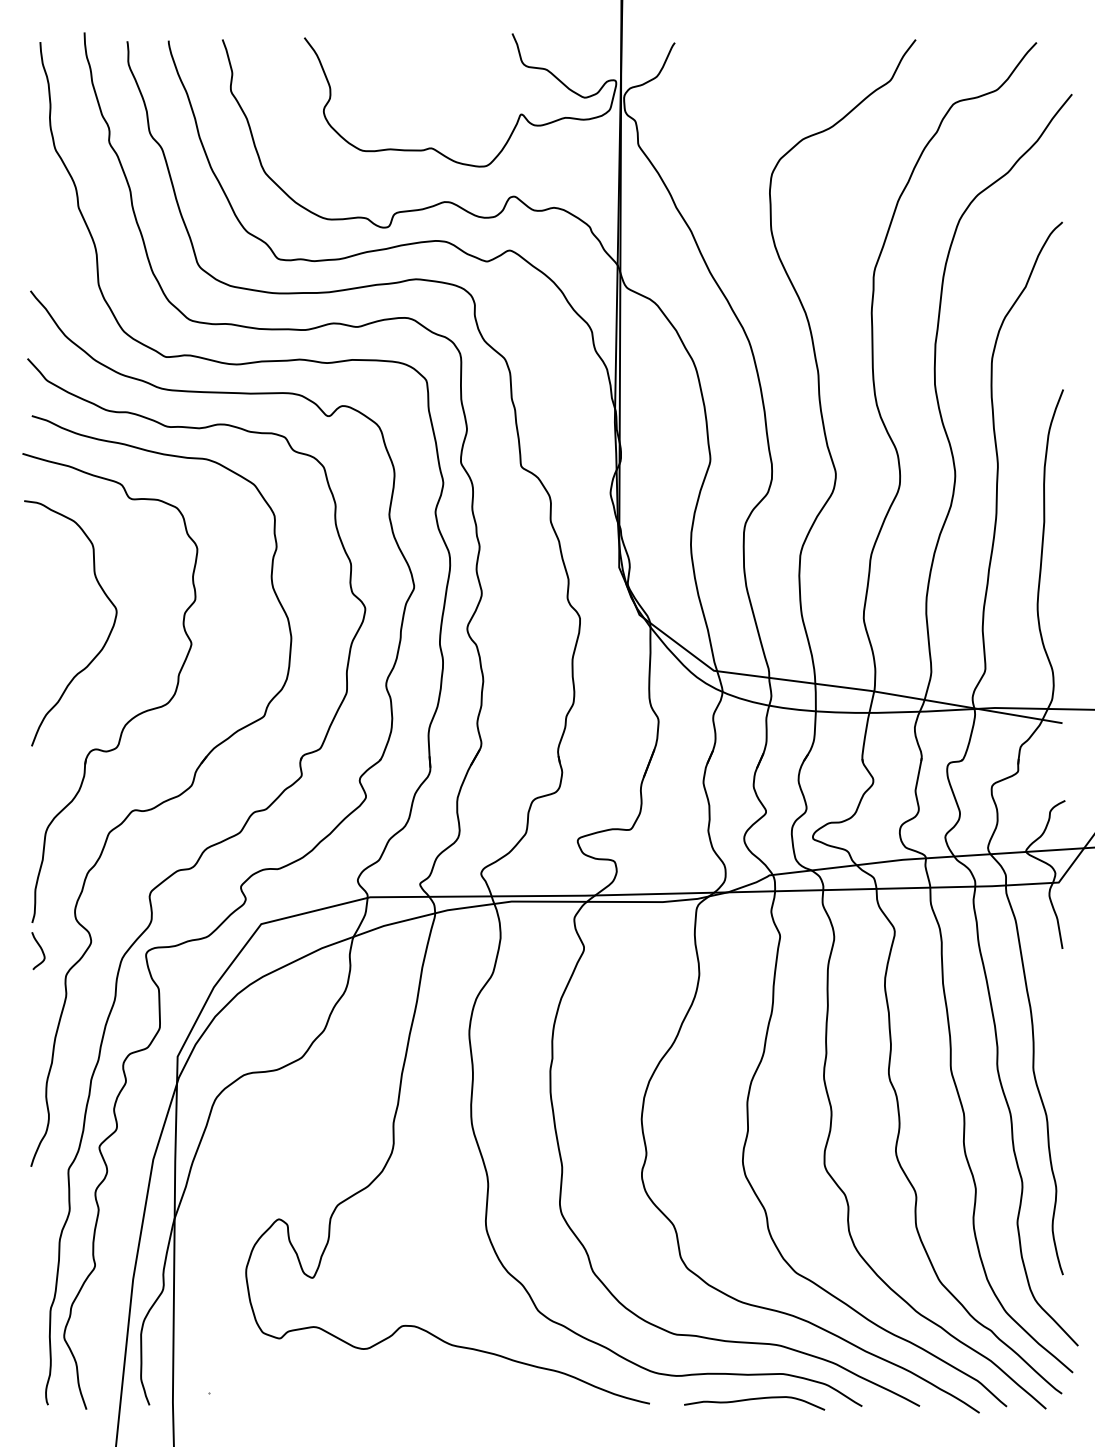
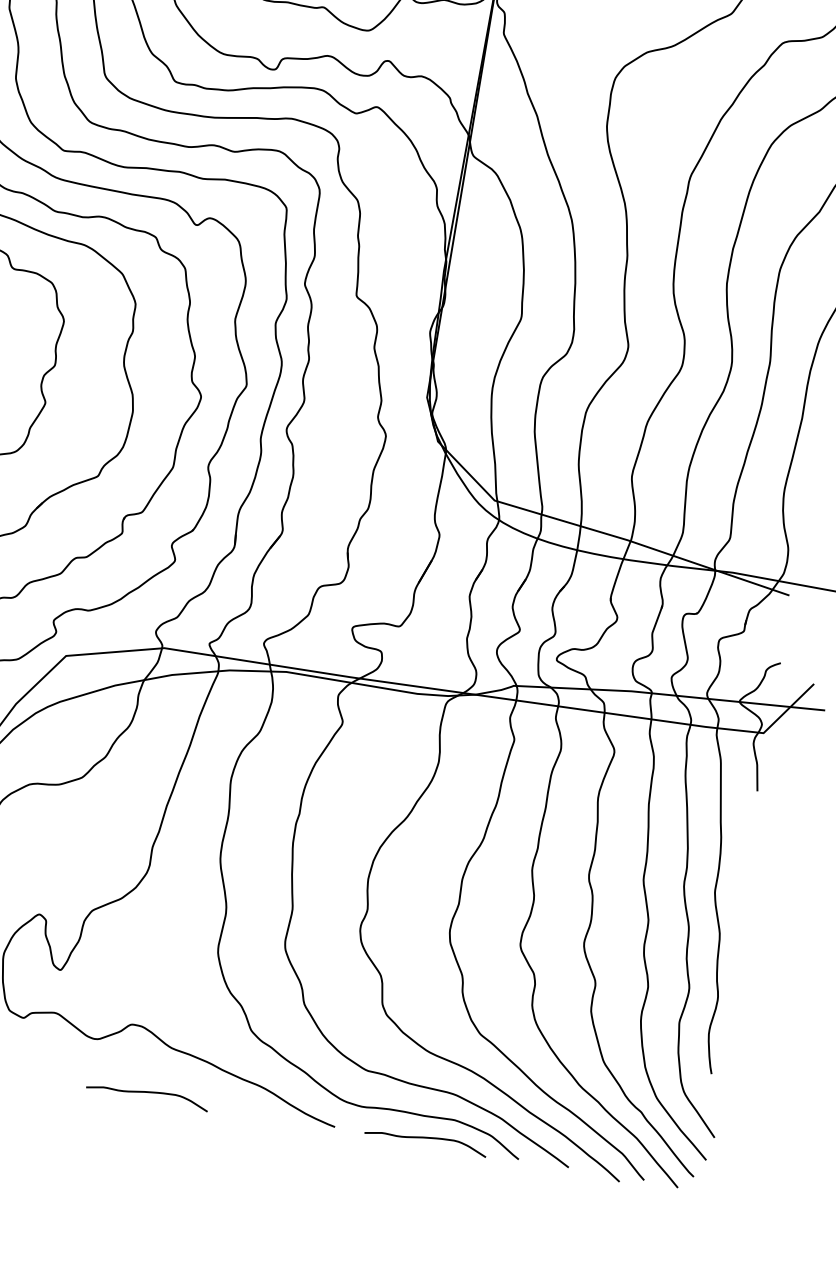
curve: (433, 1399) -> (147, 1092), added

